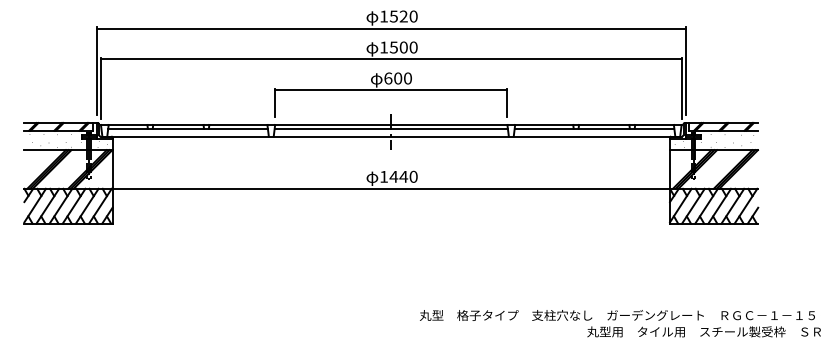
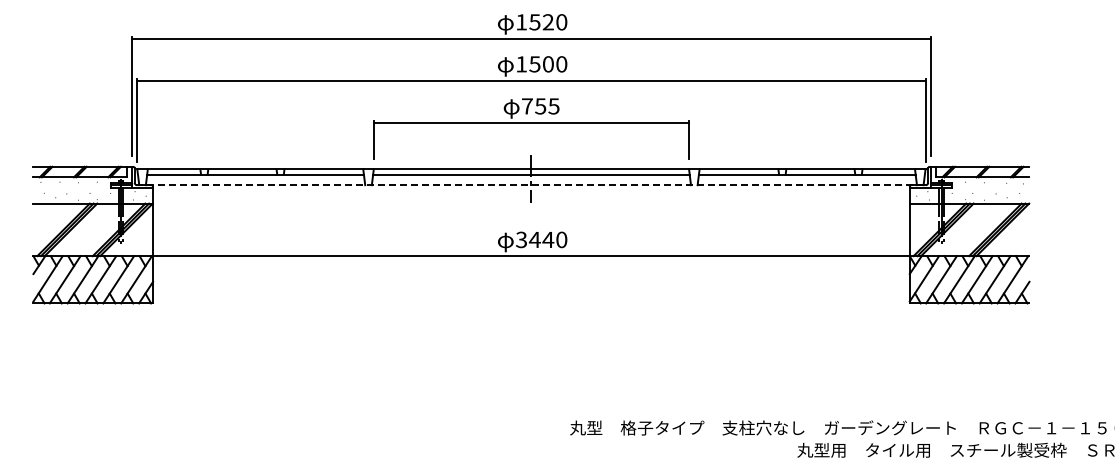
text: (397, 78) -> (540, 106), 600 -> 755
line: (390, 136) -> (530, 185), solid -> dashed
text: (383, 176) -> (521, 239), 1440 -> 3440

